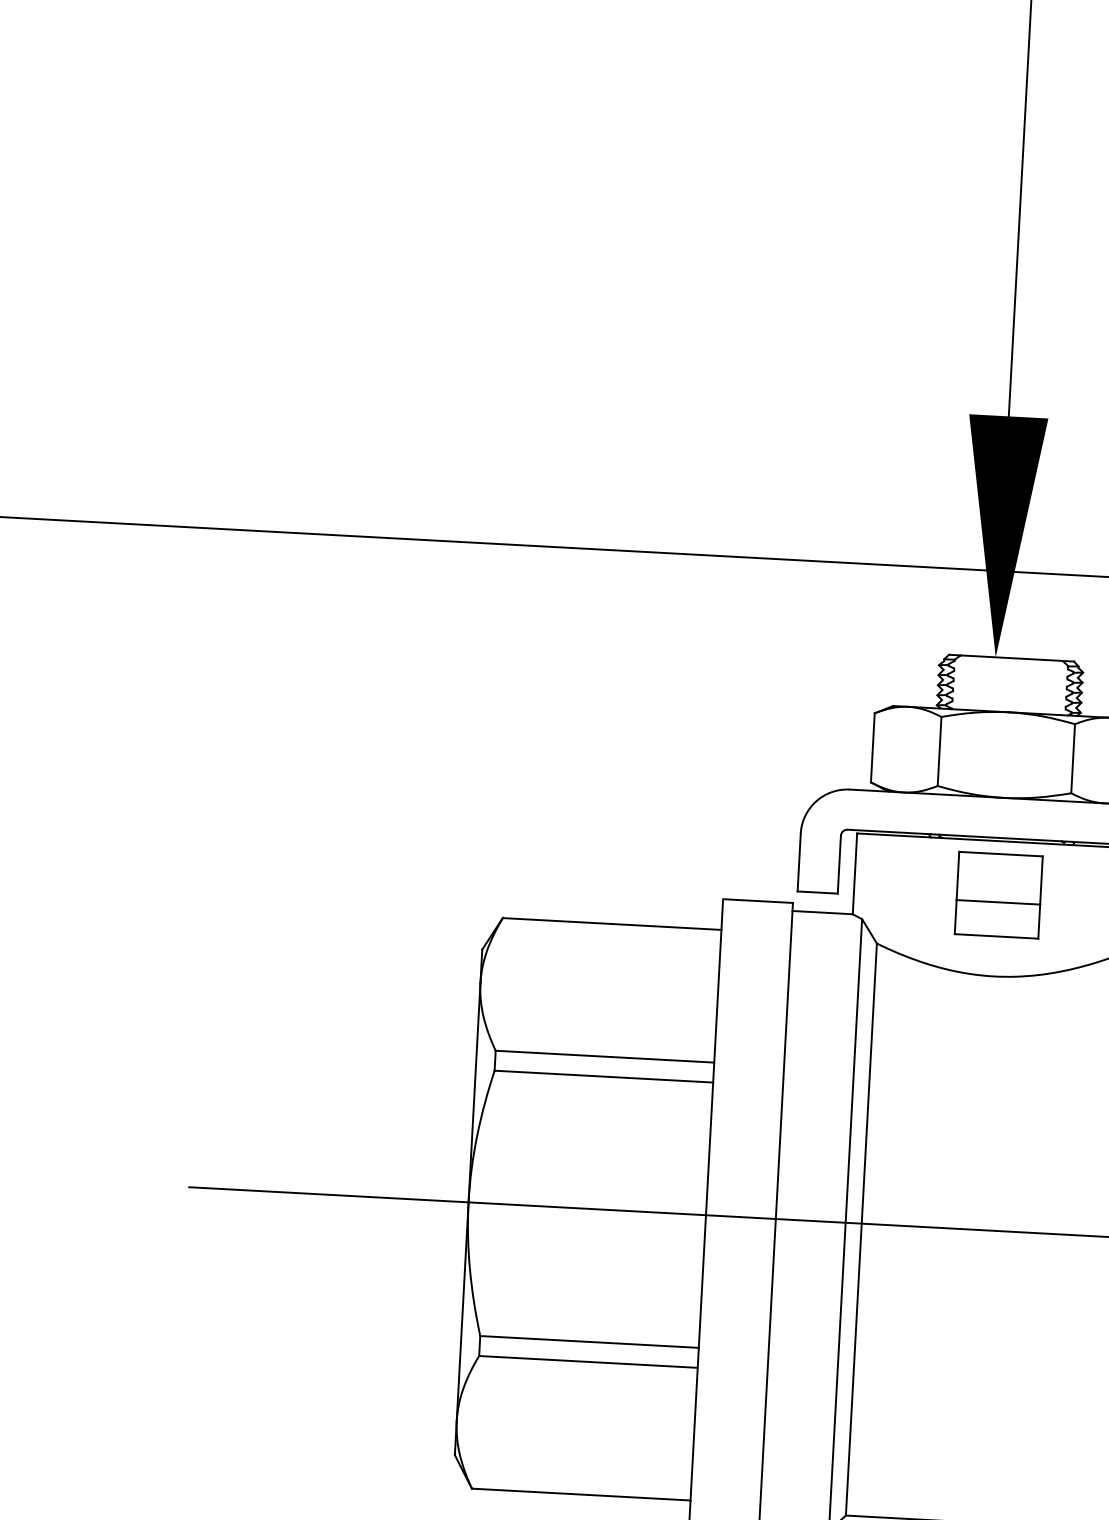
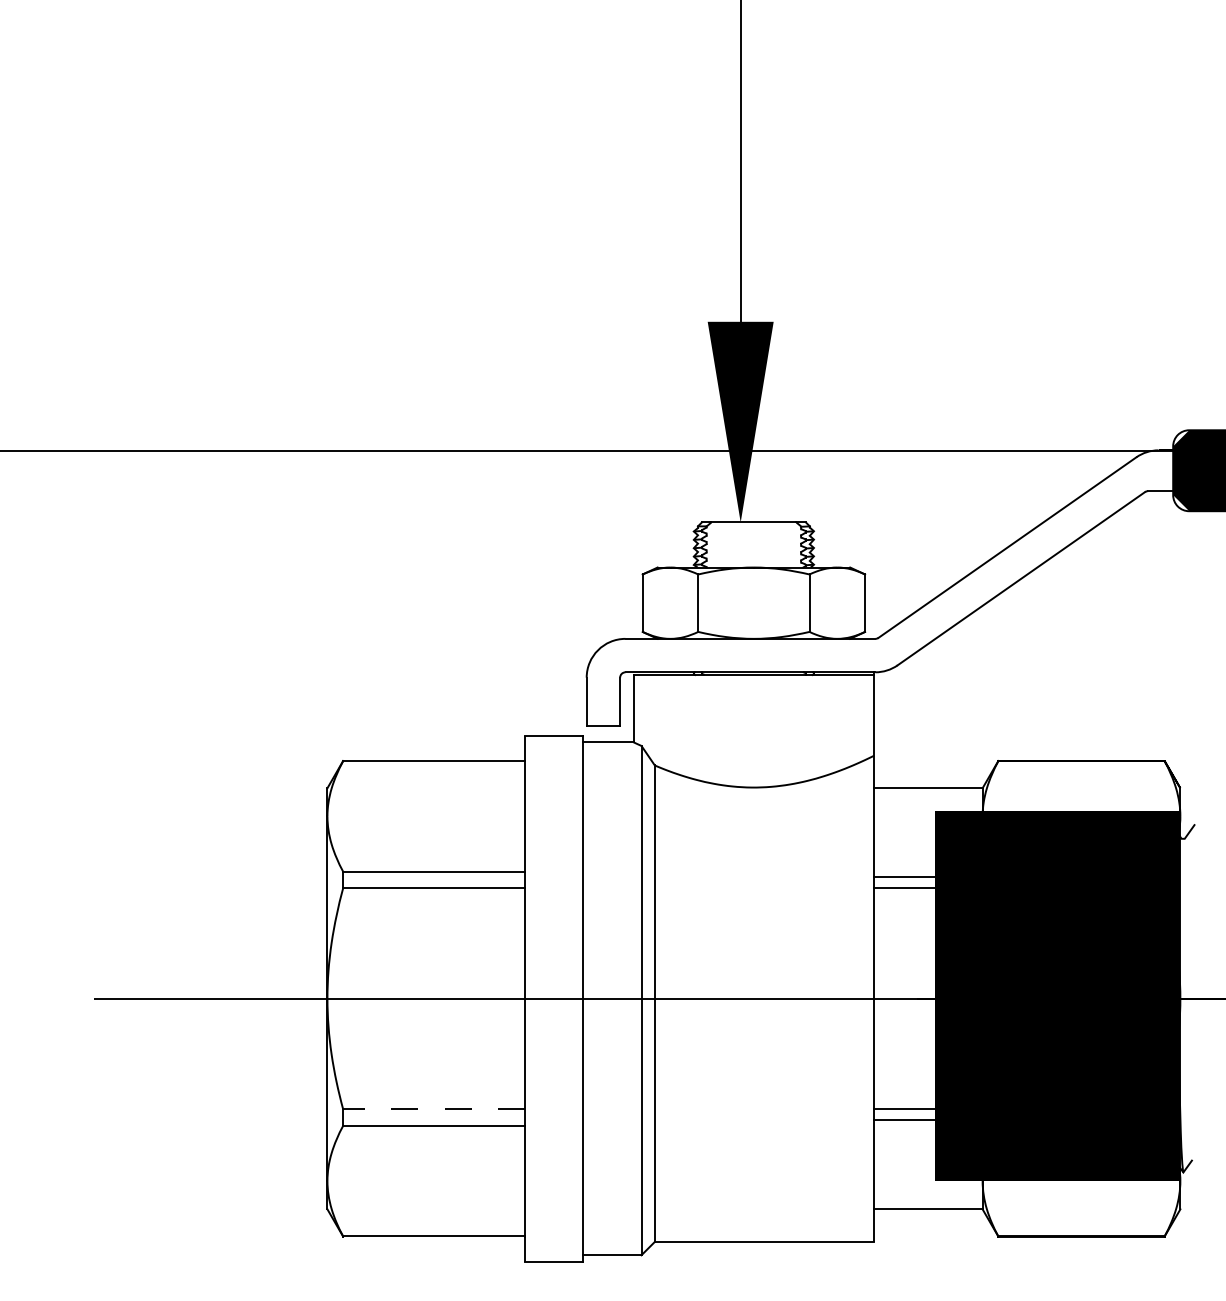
part: (998, 894) -> (753, 719), removed
line: (588, 1342) -> (433, 1109), solid -> dashed

